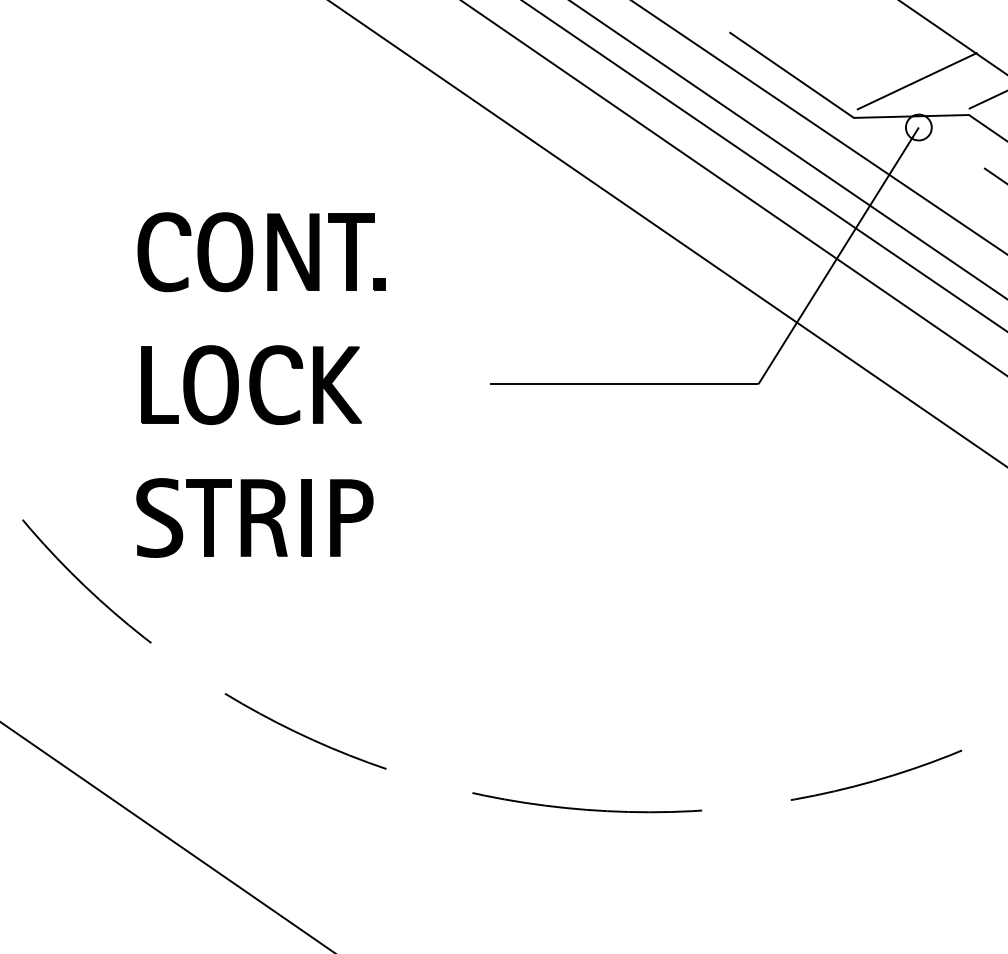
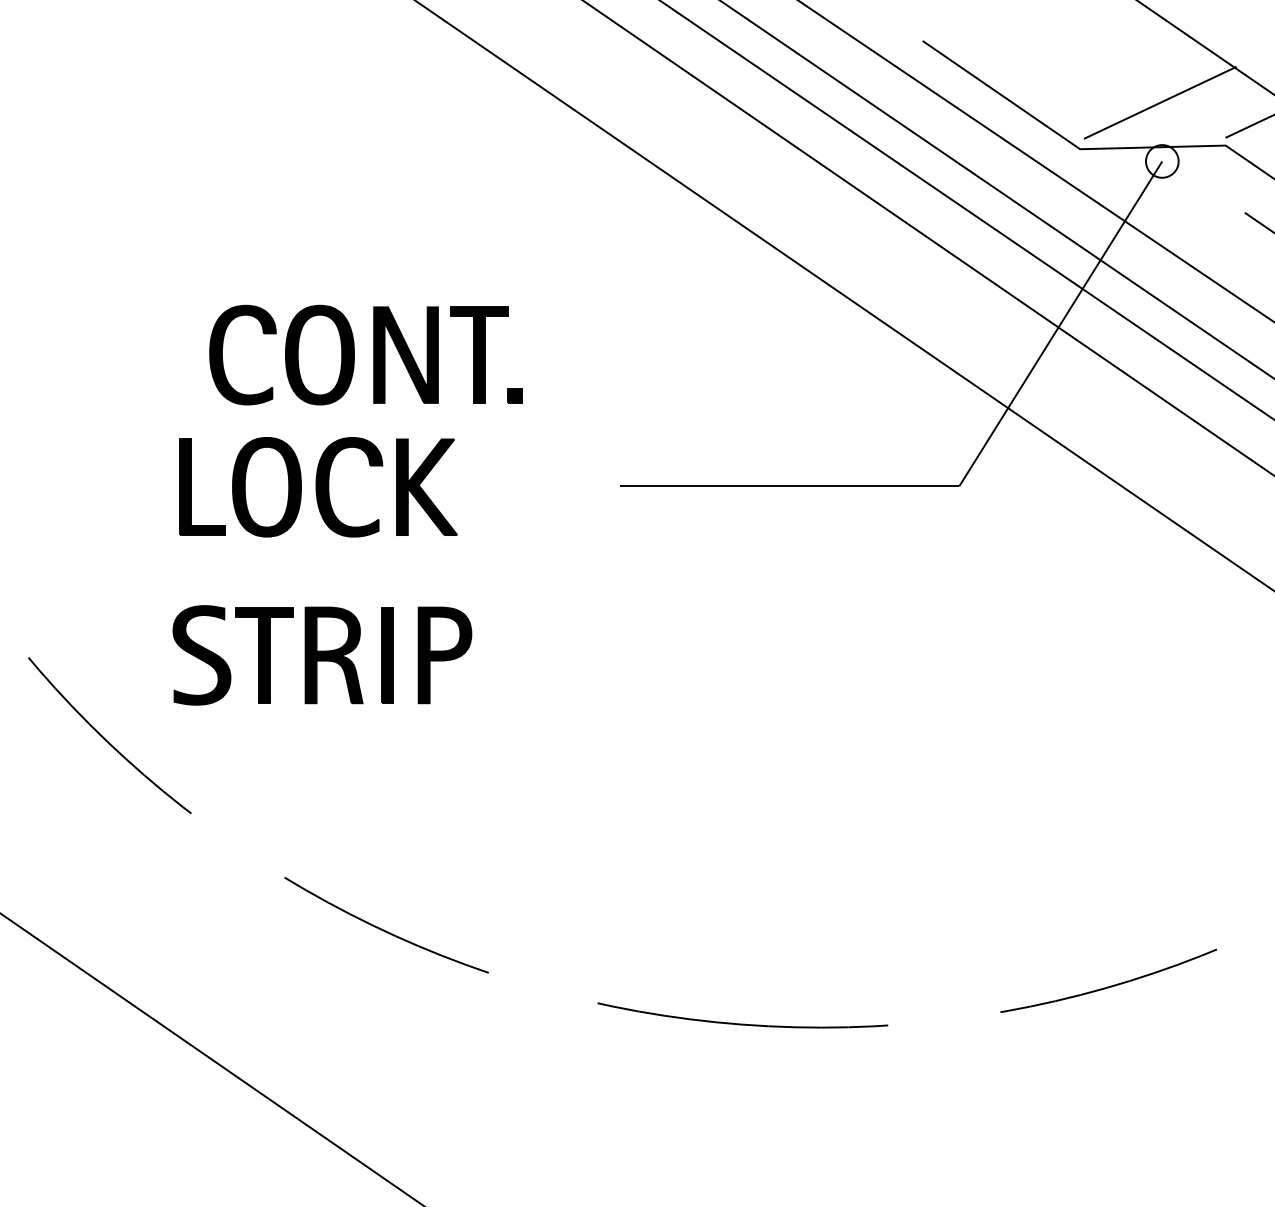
part: (267, 251) -> (373, 354), moved

